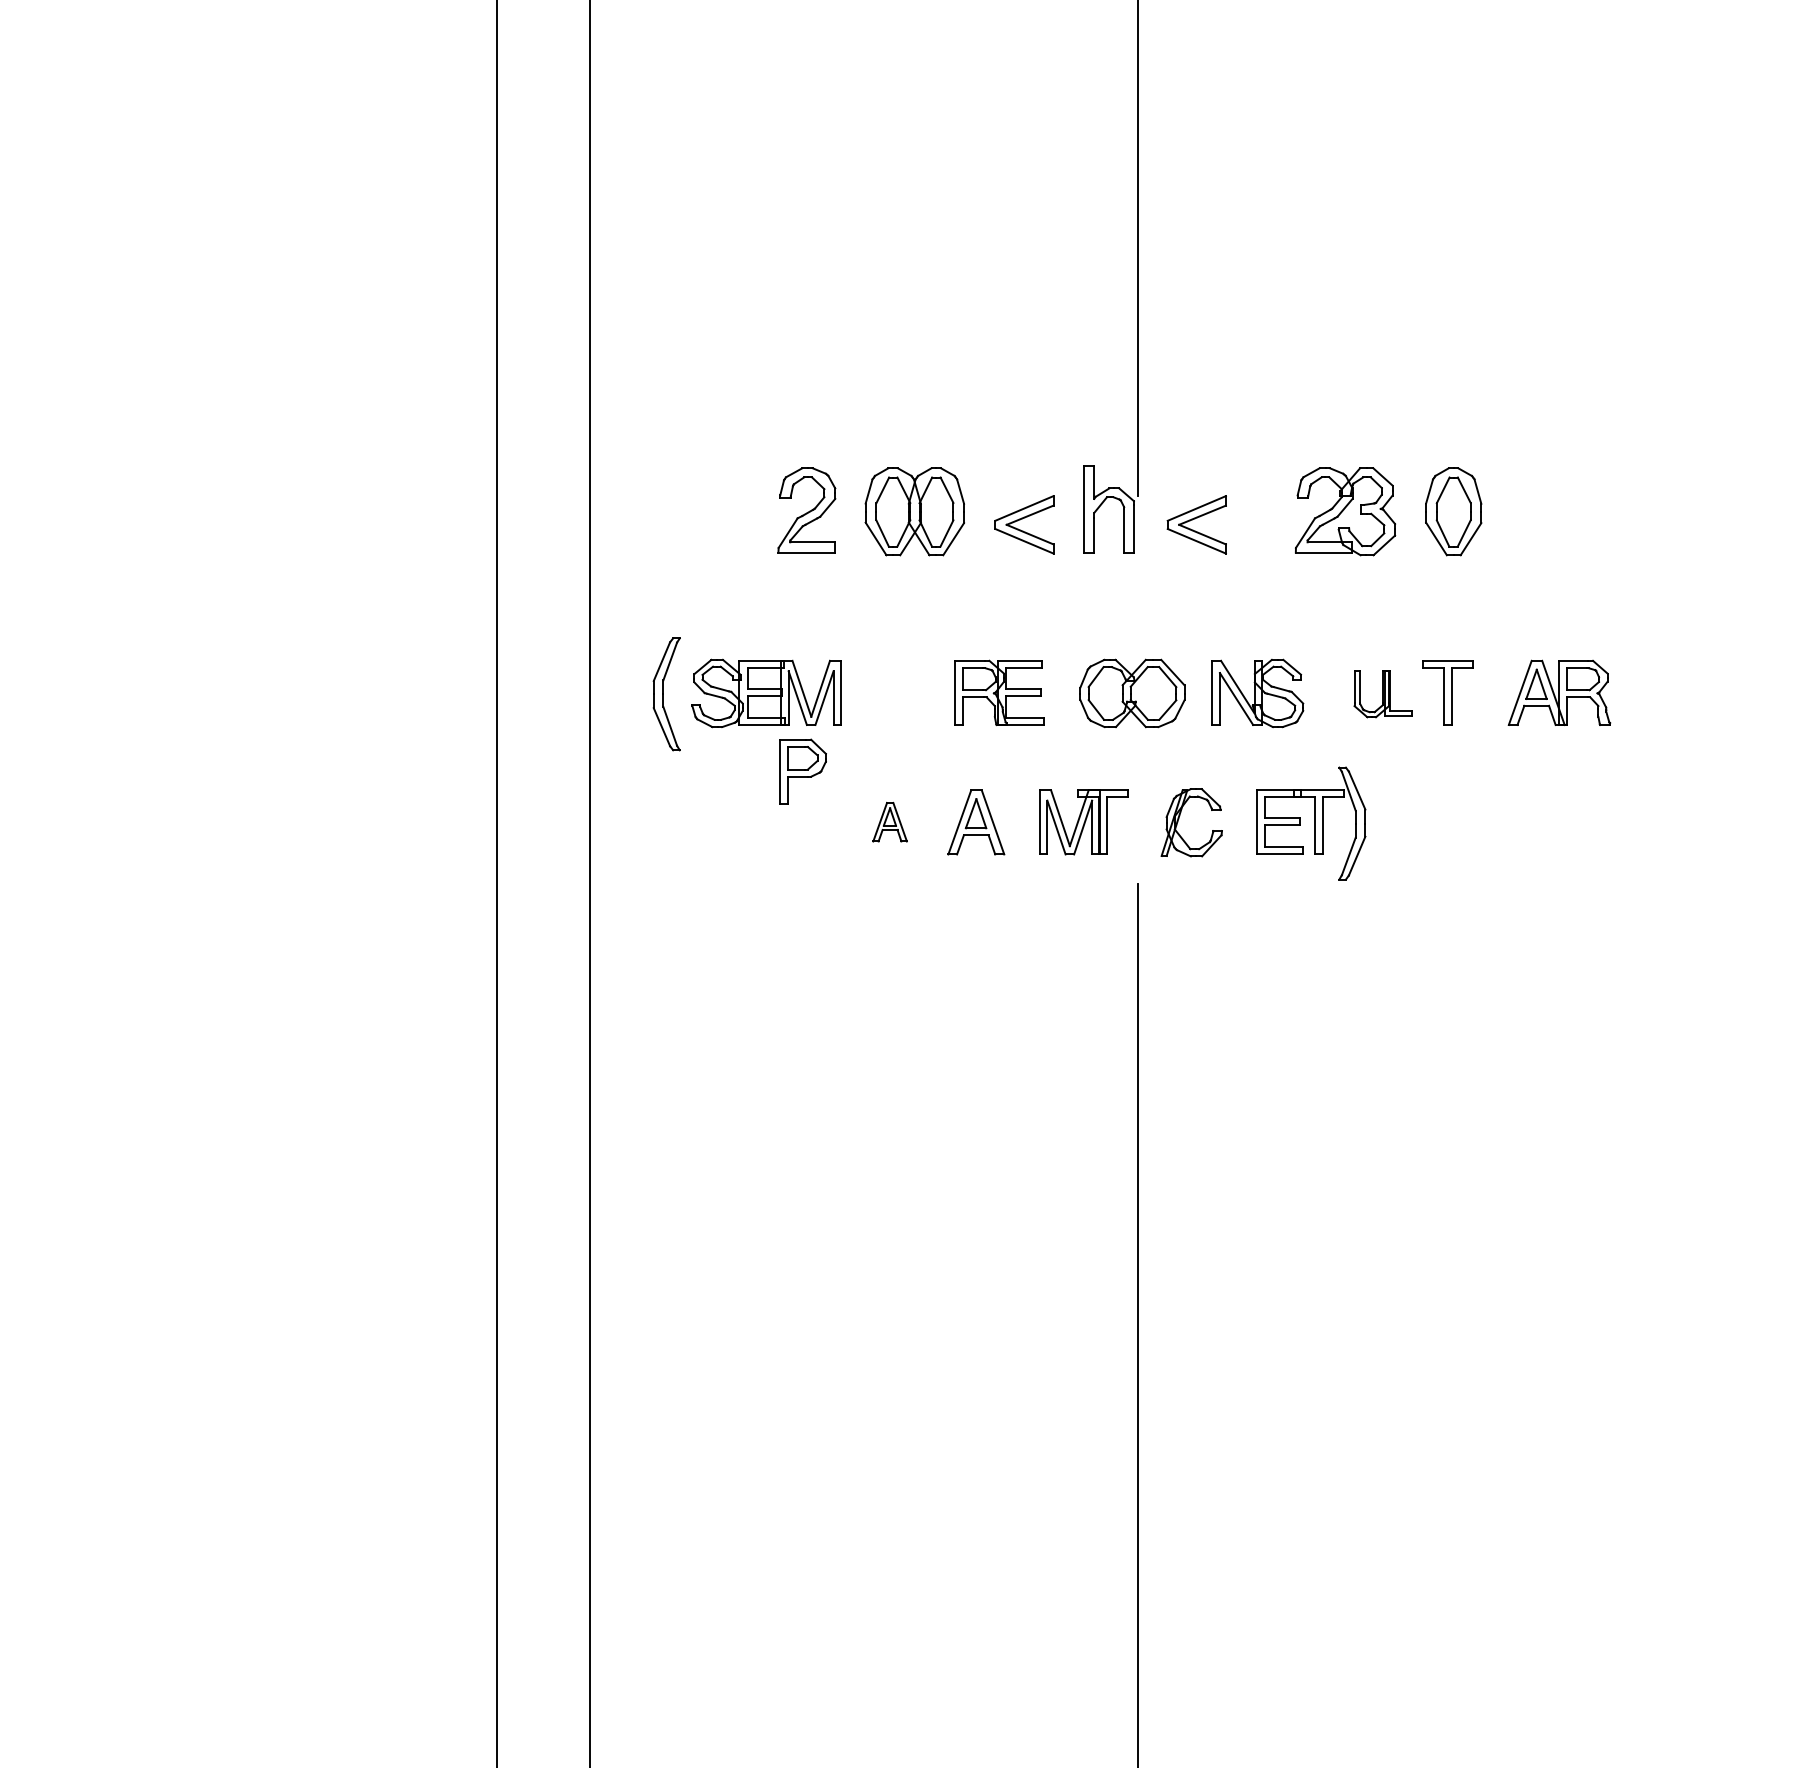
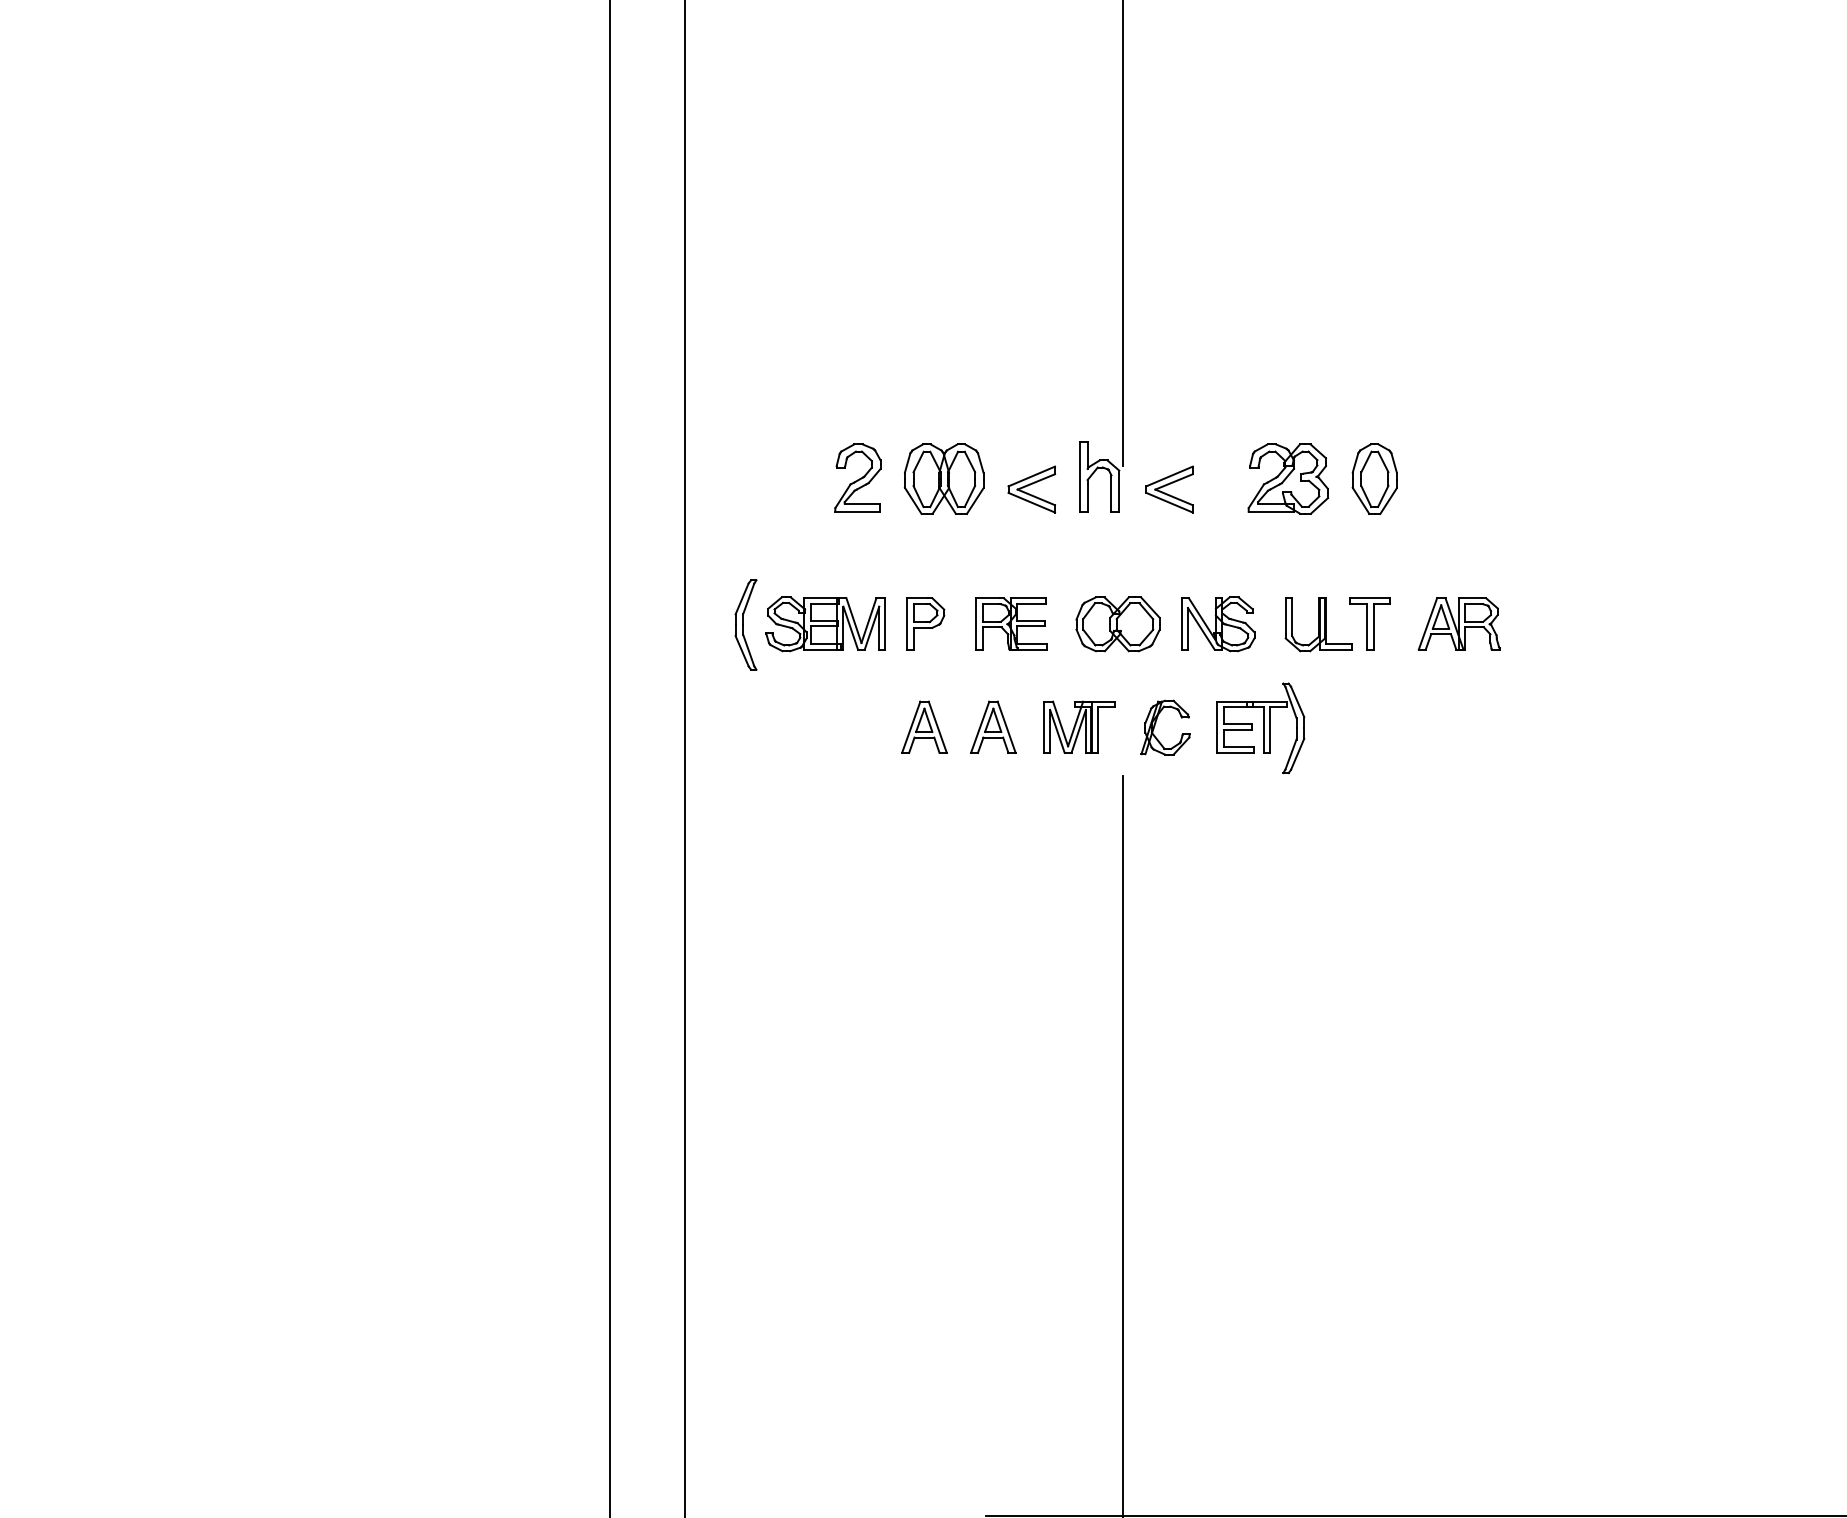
part: (1383, 693) -> (1318, 624), size x1.43
part: (802, 771) -> (925, 623), moved
part: (890, 821) -> (924, 726), size x1.67

